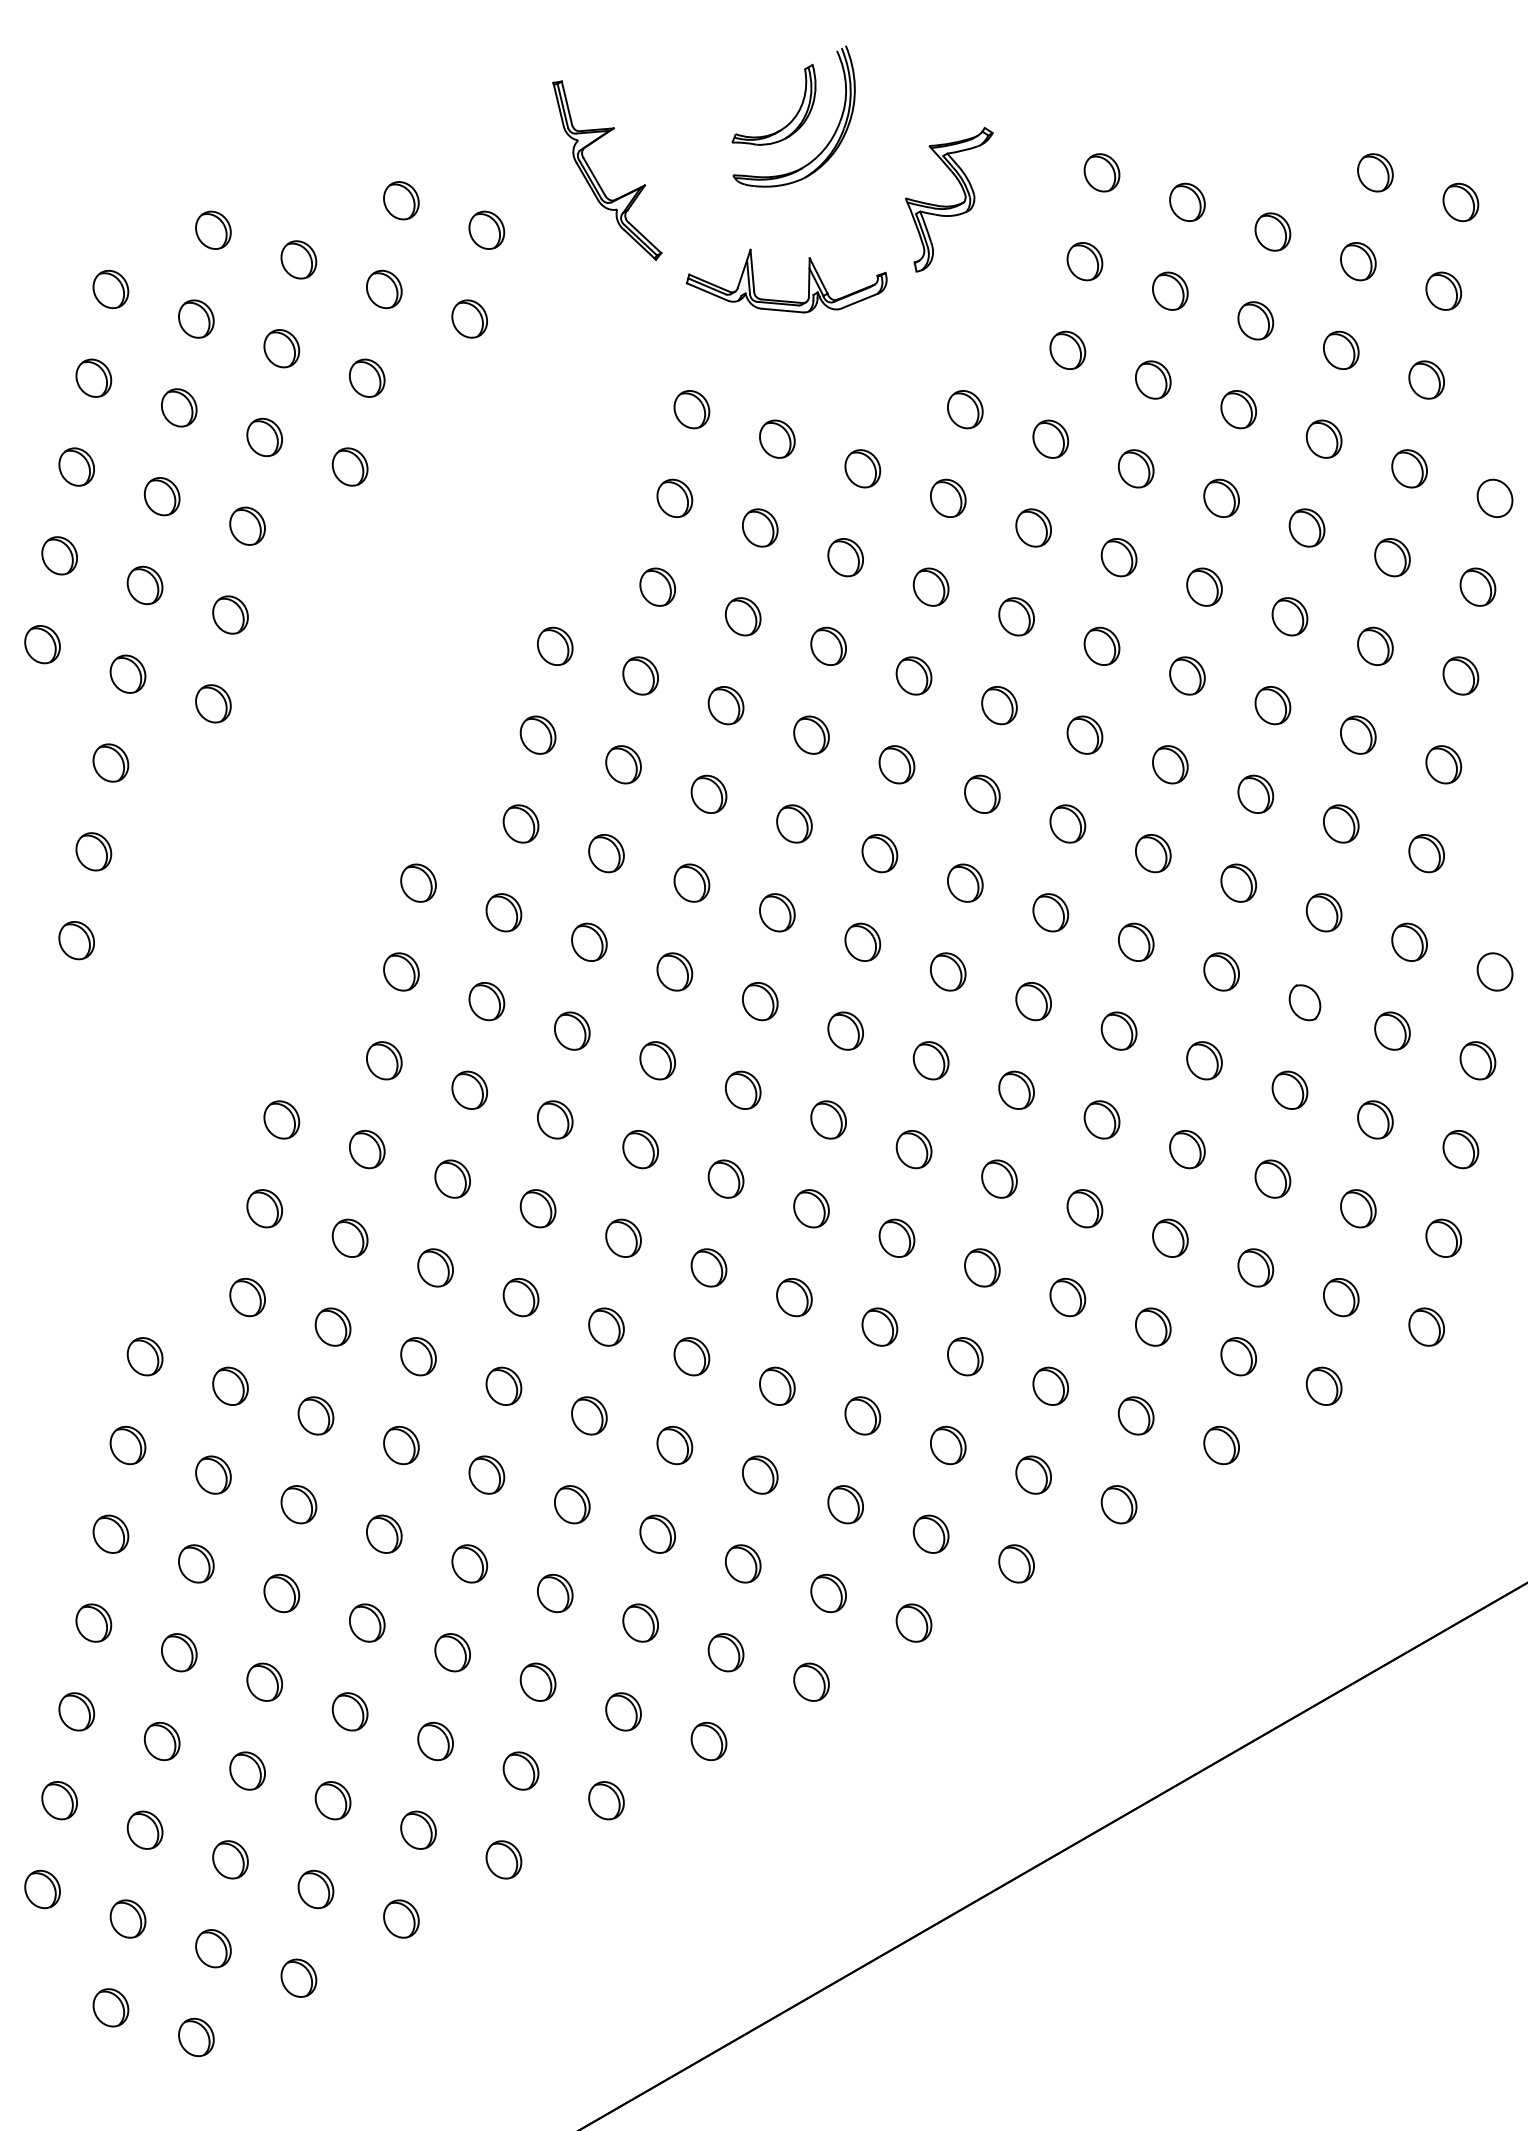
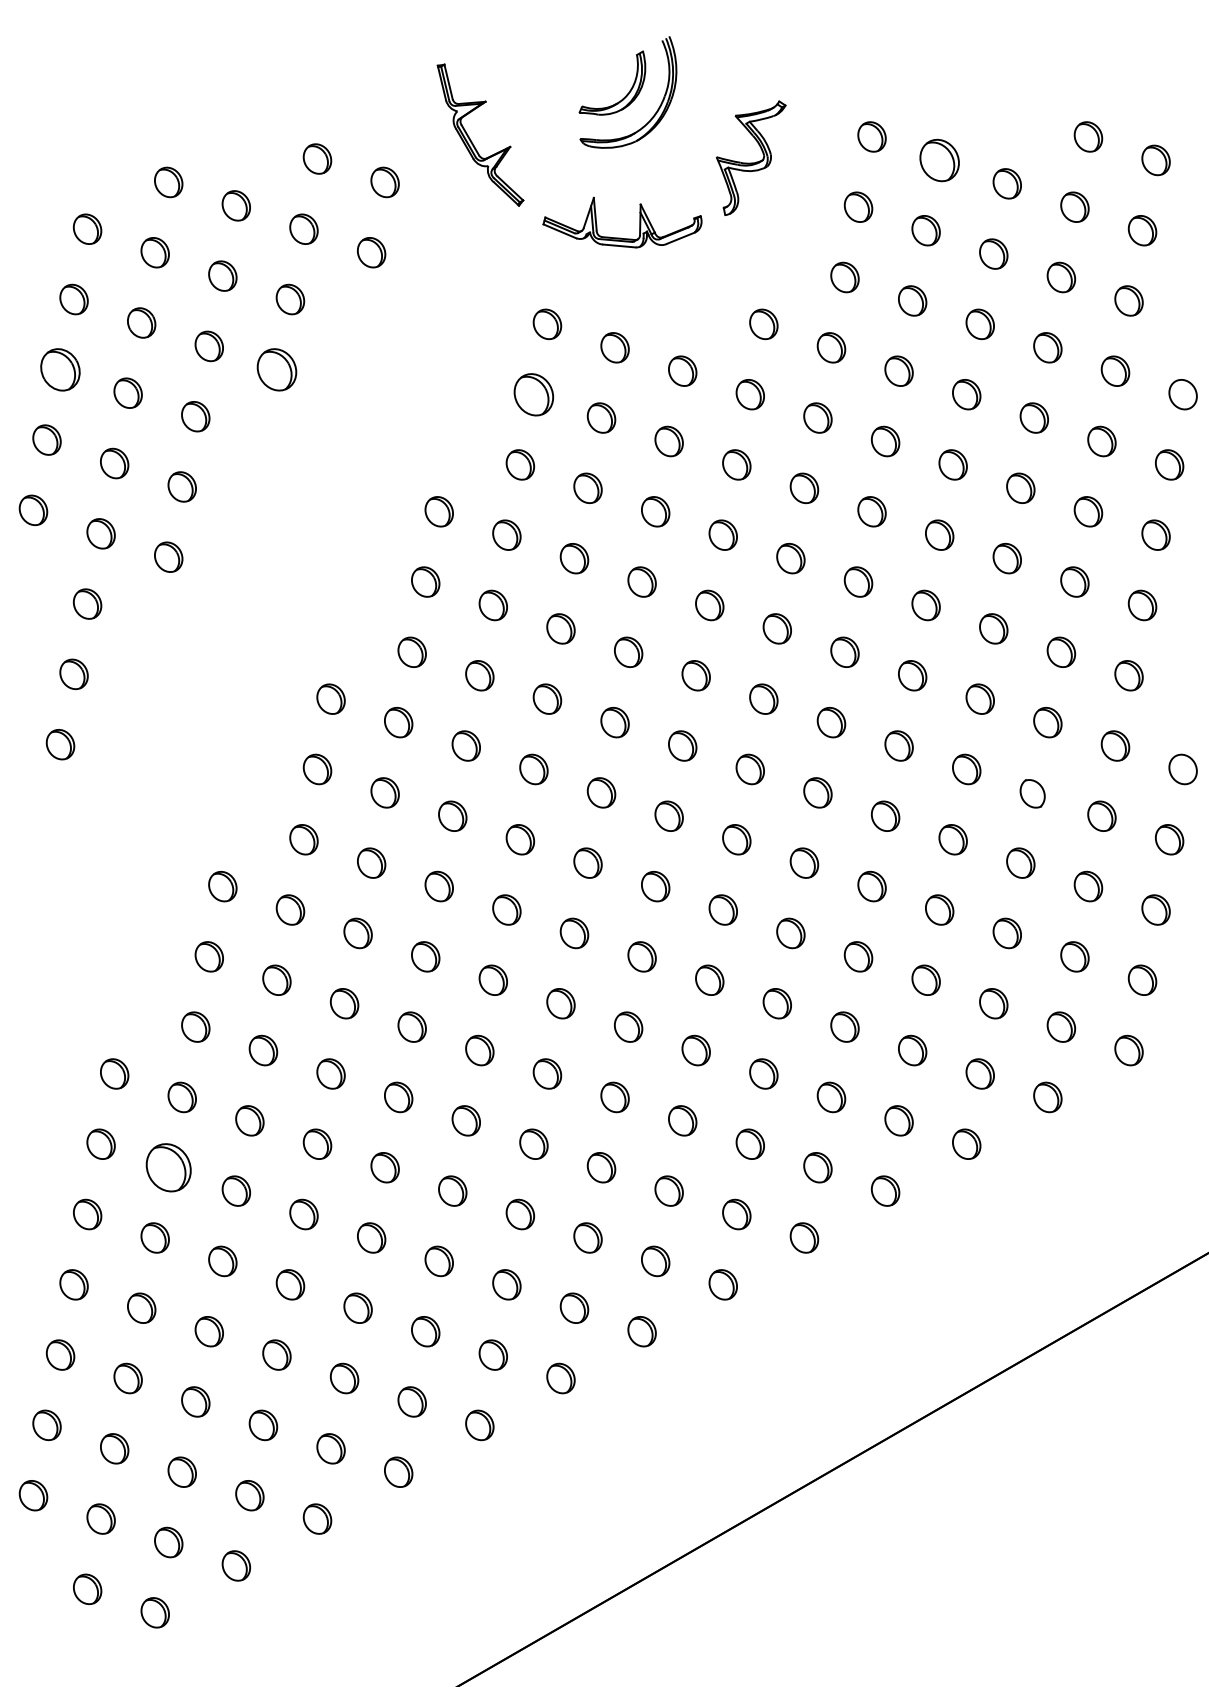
part: (1187, 201) -> (939, 159), size x1.4
part: (76, 466) -> (60, 369), size x1.4
part: (349, 466) -> (276, 369), size x1.4
part: (674, 497) -> (533, 393), size x1.4
part: (213, 1474) -> (168, 1167), size x1.6

